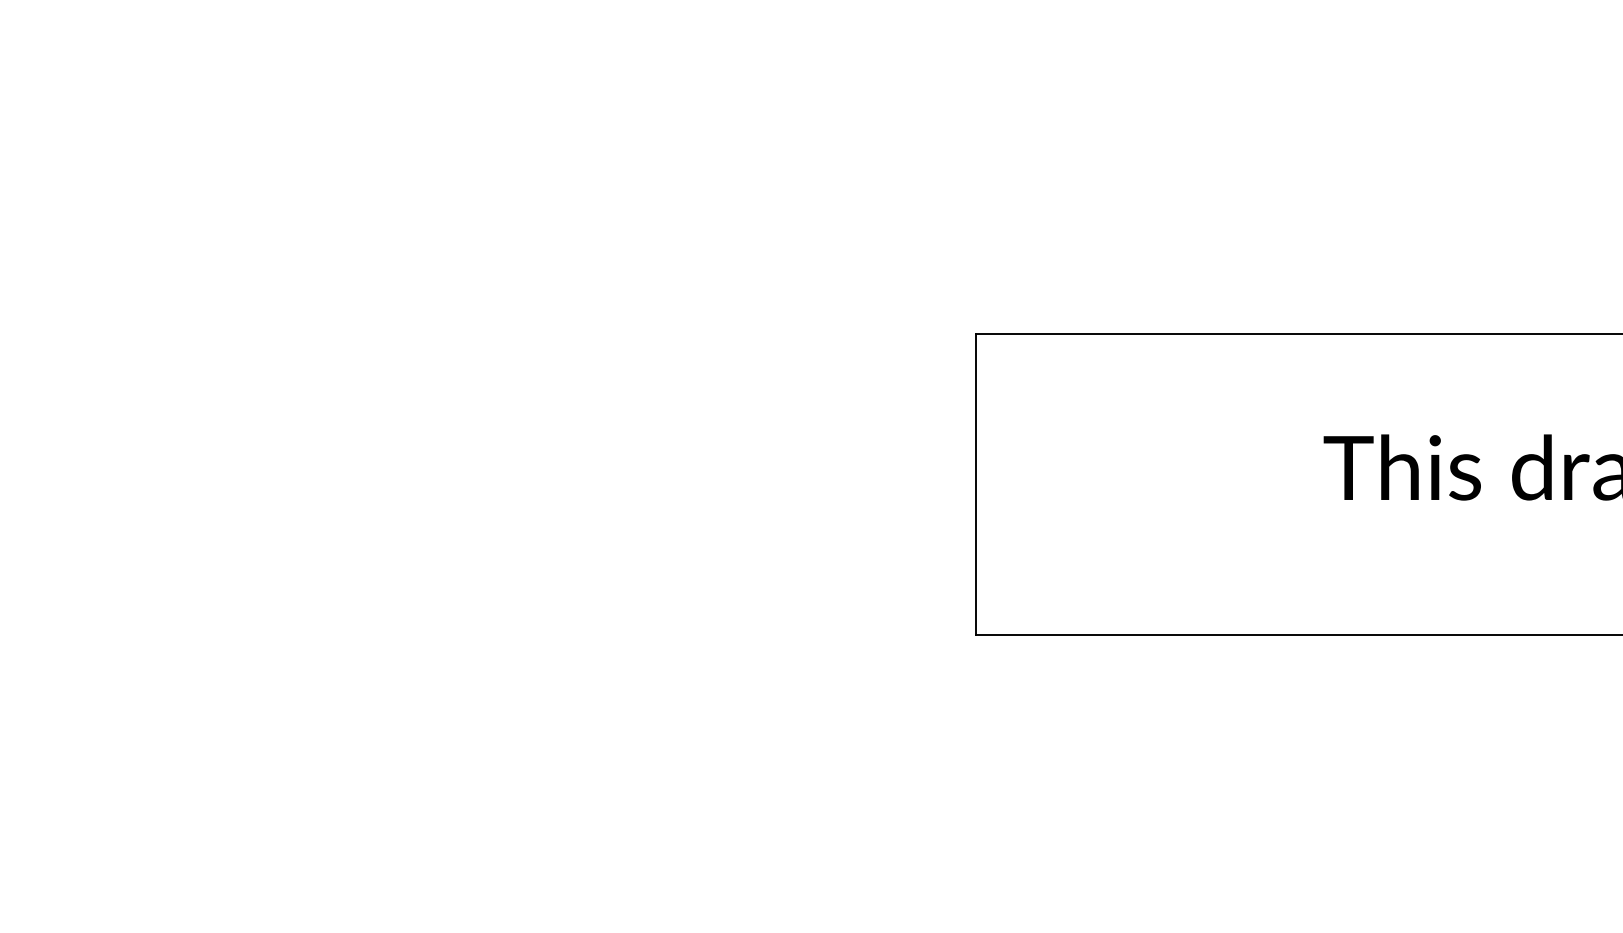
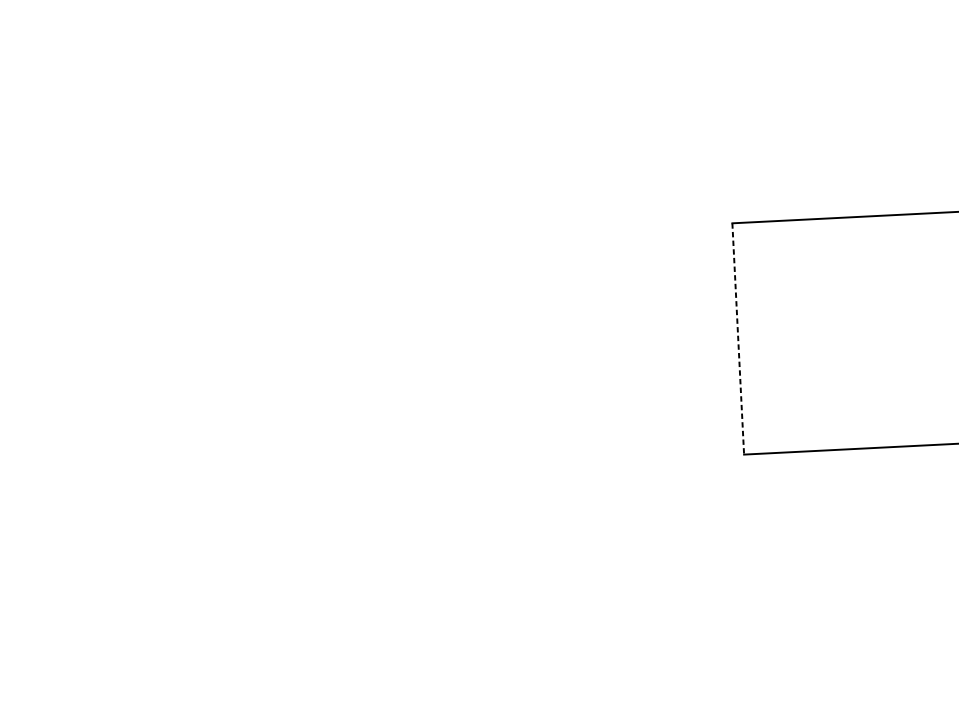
line: (976, 484) -> (738, 339), solid -> dashed

